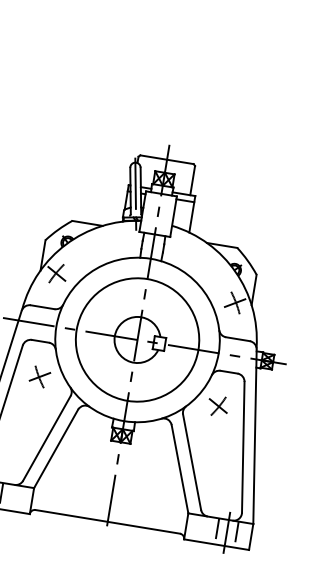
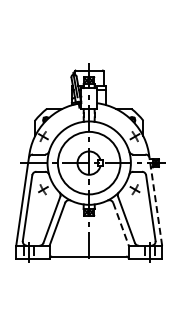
line: (254, 435) -> (155, 201), solid -> dashed
line: (180, 469) -> (121, 224), solid -> dashed

